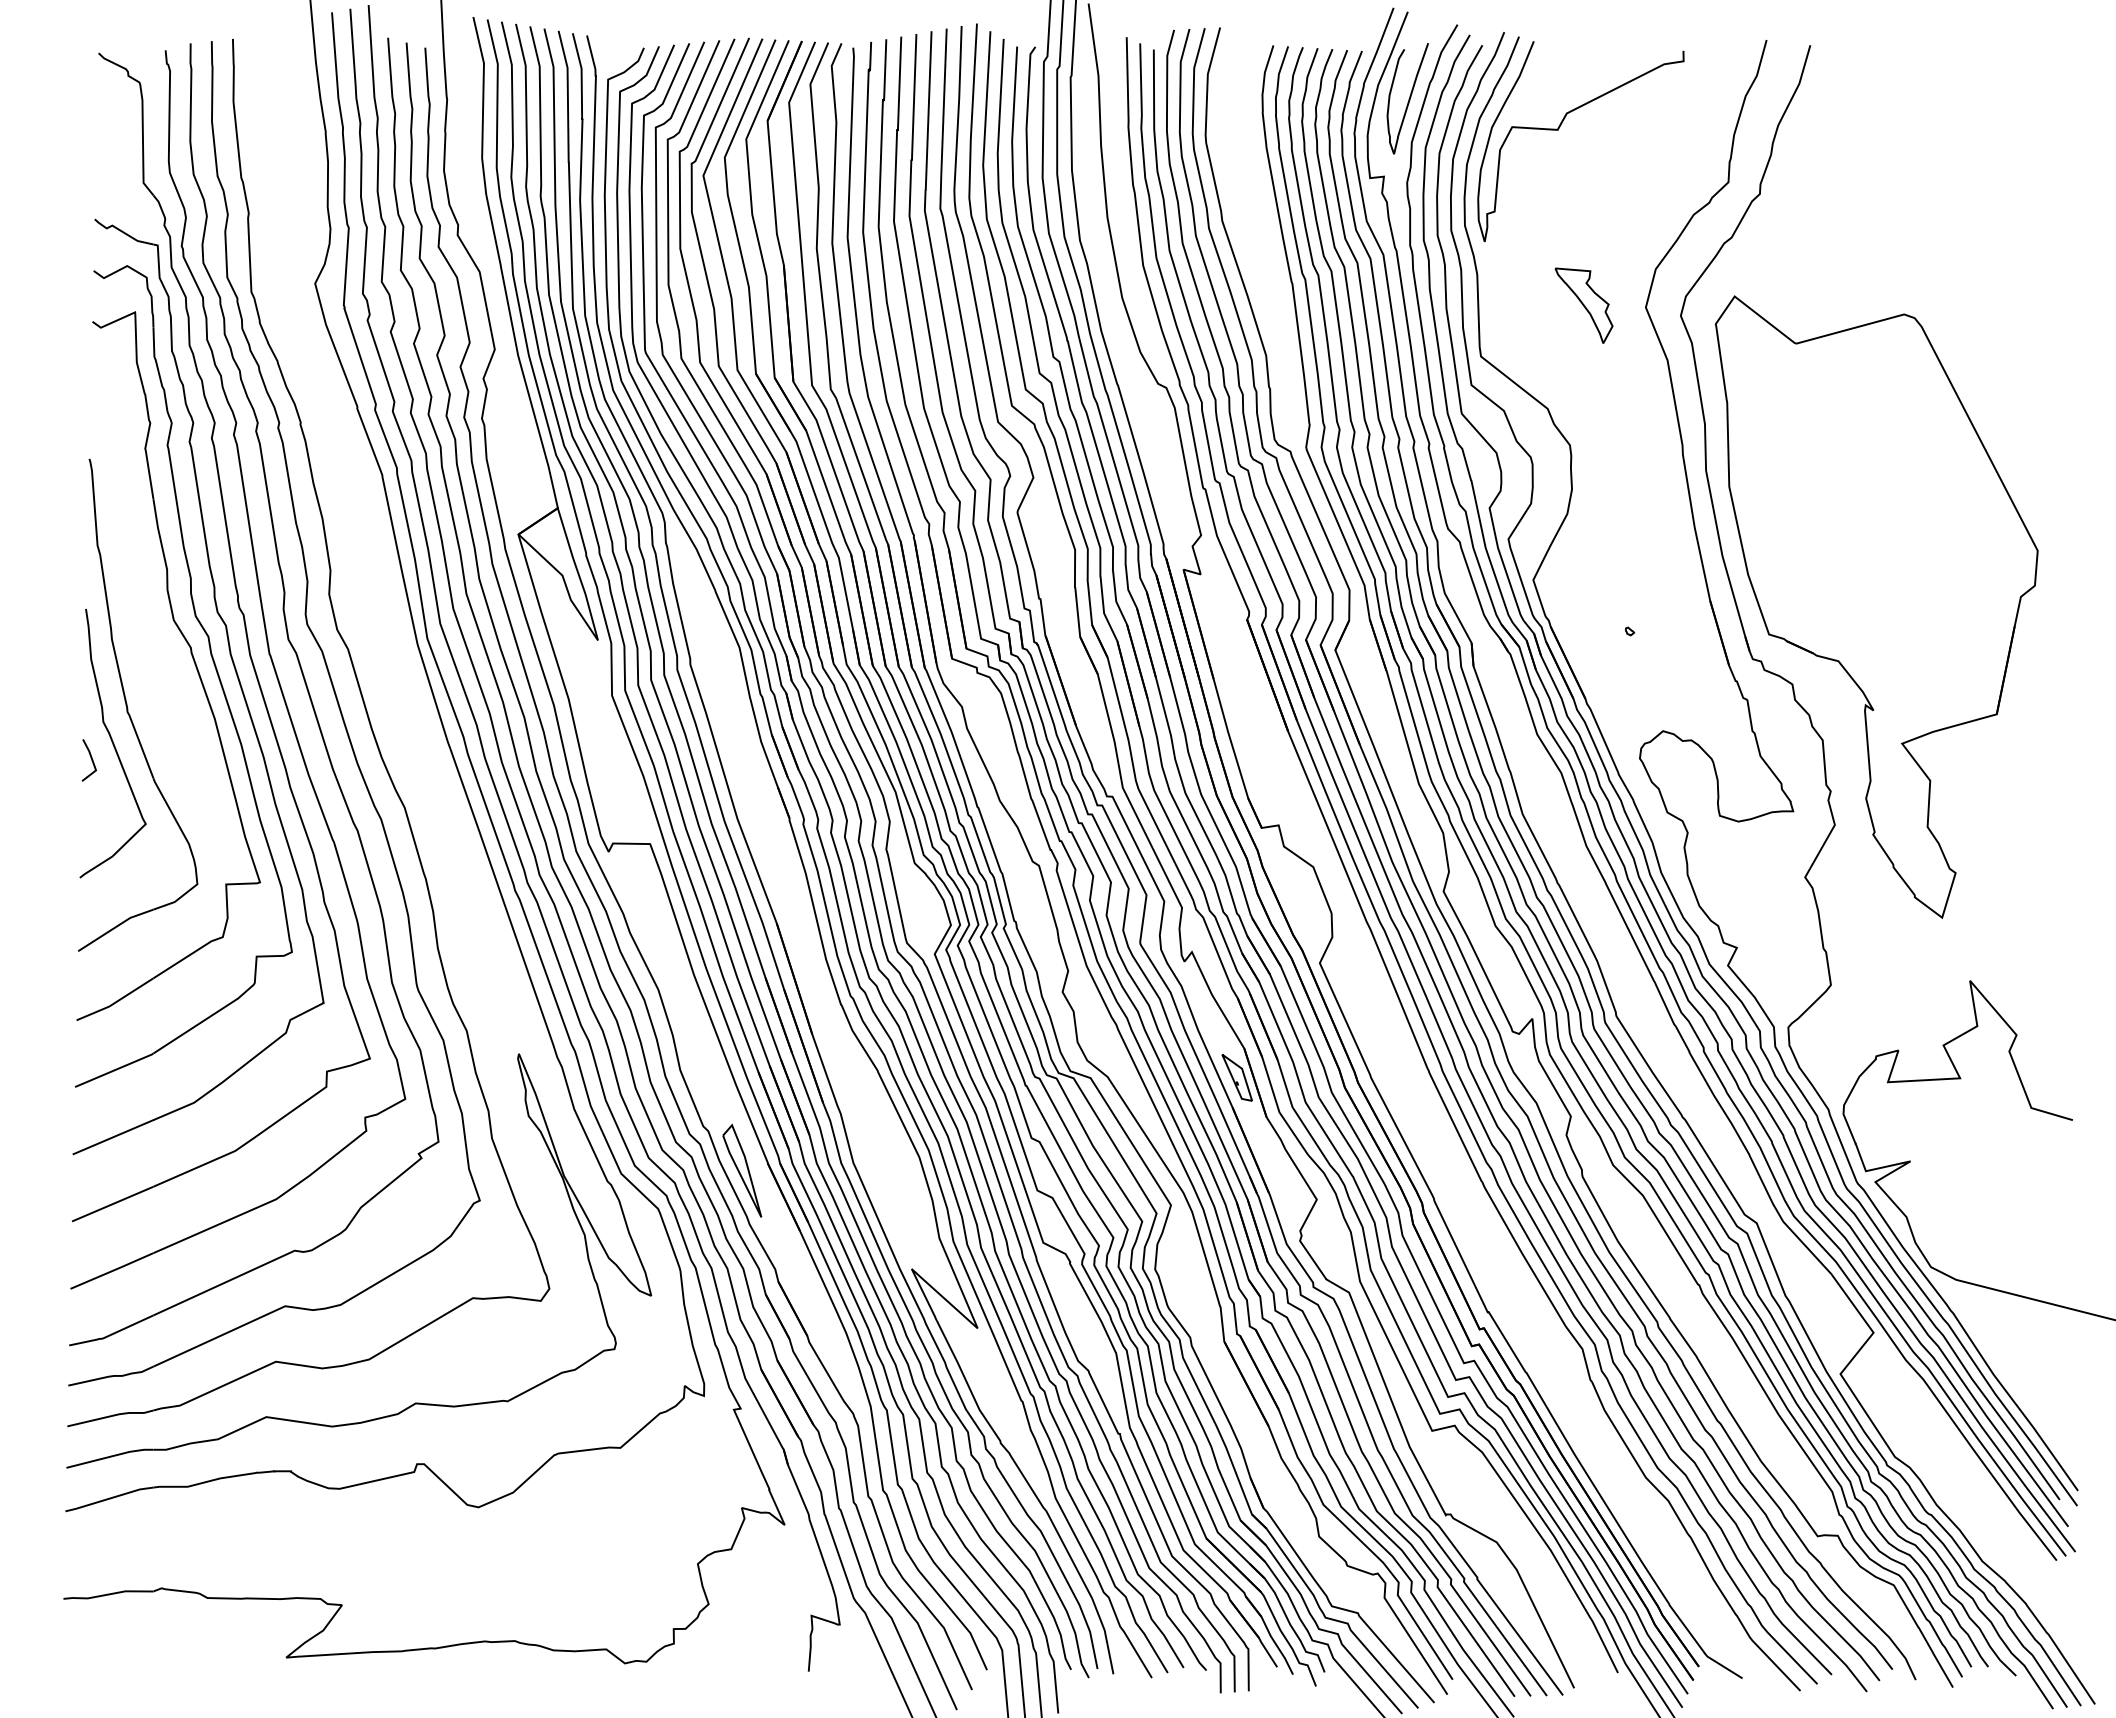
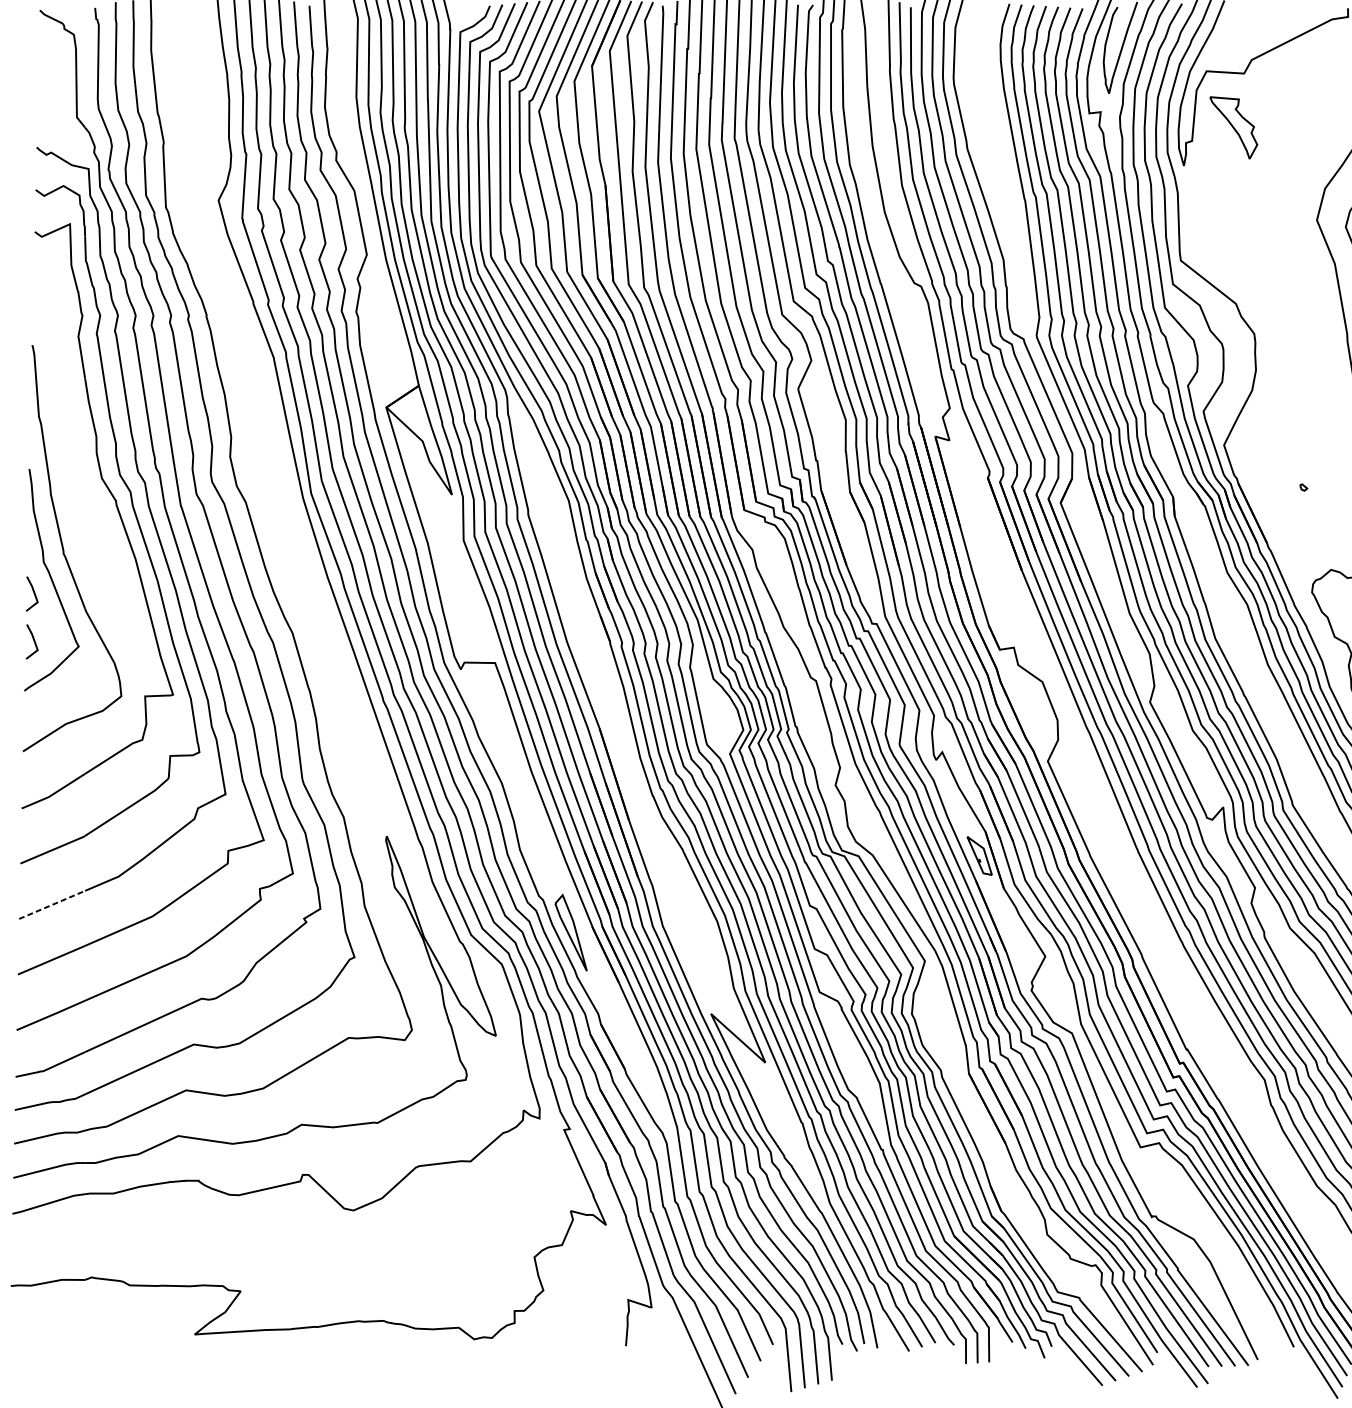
part: (1583, 305) -> (1233, 127), moved
line: (90, 816) -> (33, 640), added
line: (113, 1136) -> (52, 904), solid -> dashed

